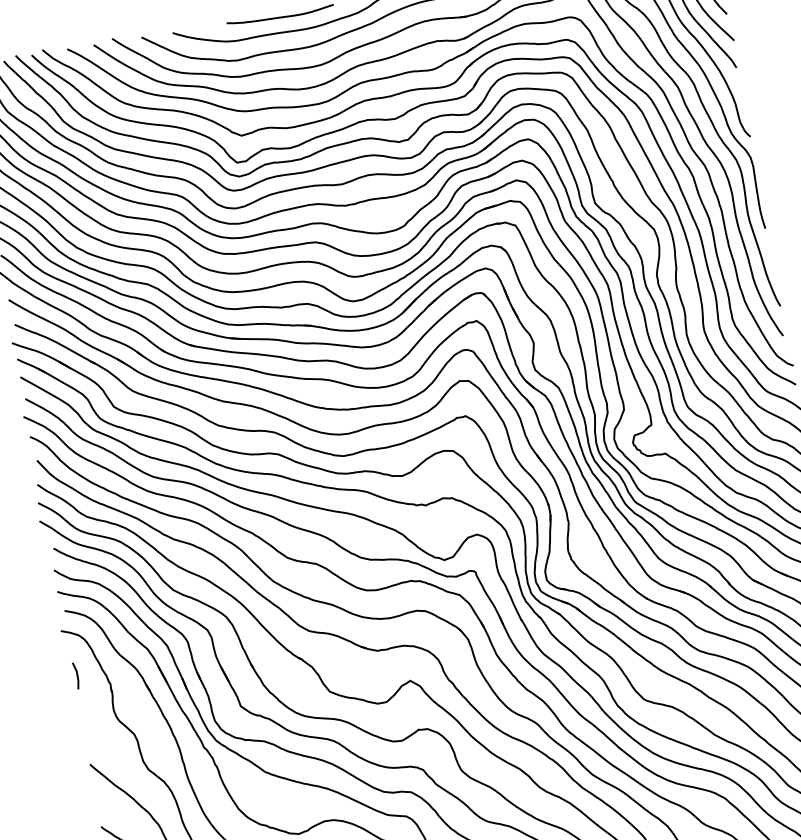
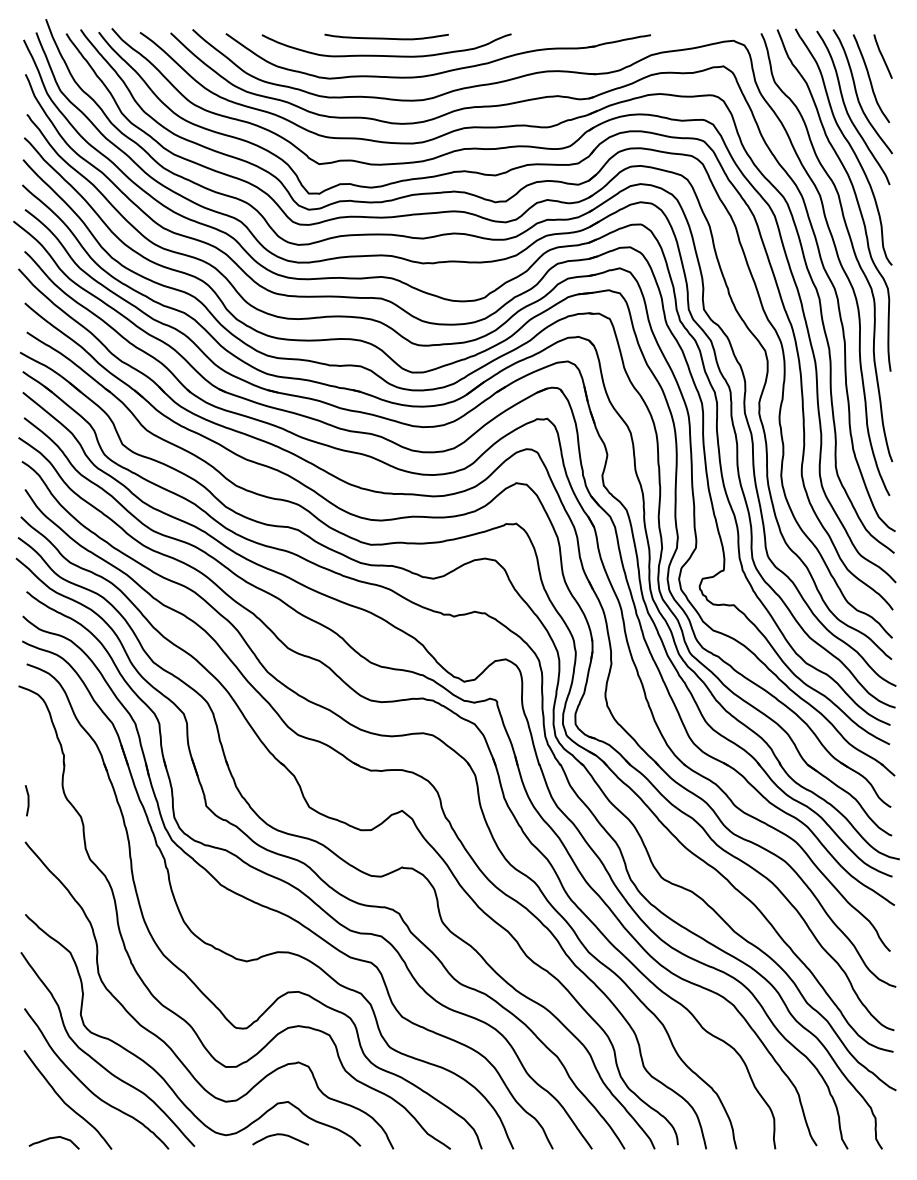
line: (76, 675) -> (27, 800), moved

